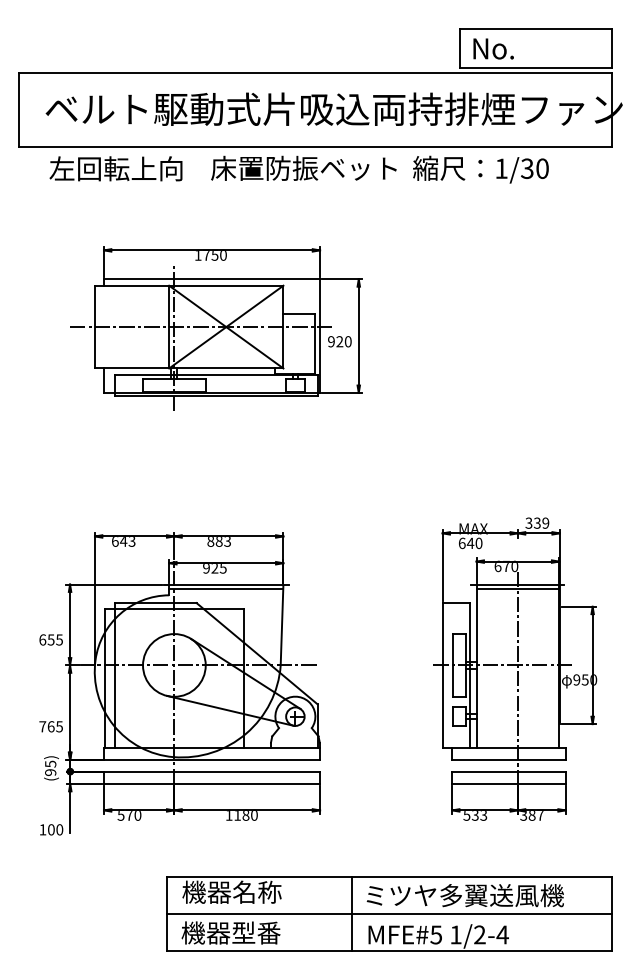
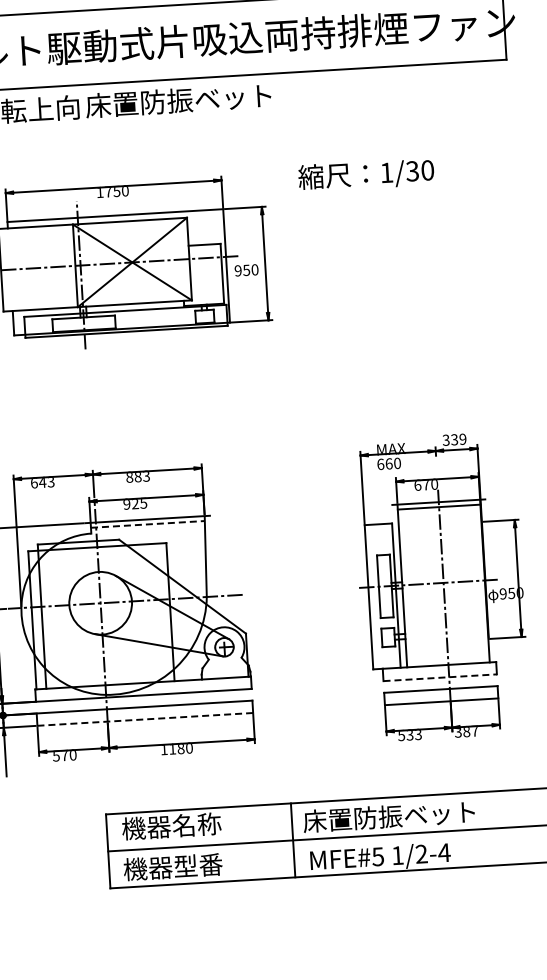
text: (303, 167) -> (178, 99), moved
text: (480, 169) -> (365, 174), moved
text: (339, 341) -> (246, 270), 920 -> 950
text: (470, 543) -> (389, 464), 640 -> 660
line: (226, 589) -> (148, 524), solid -> dashed
line: (508, 759) -> (439, 677), solid -> dashed
line: (212, 783) -> (145, 718), solid -> dashed
text: (463, 895) -> (402, 815), ミツヤ多翼送風機 -> 床置防振ベット

